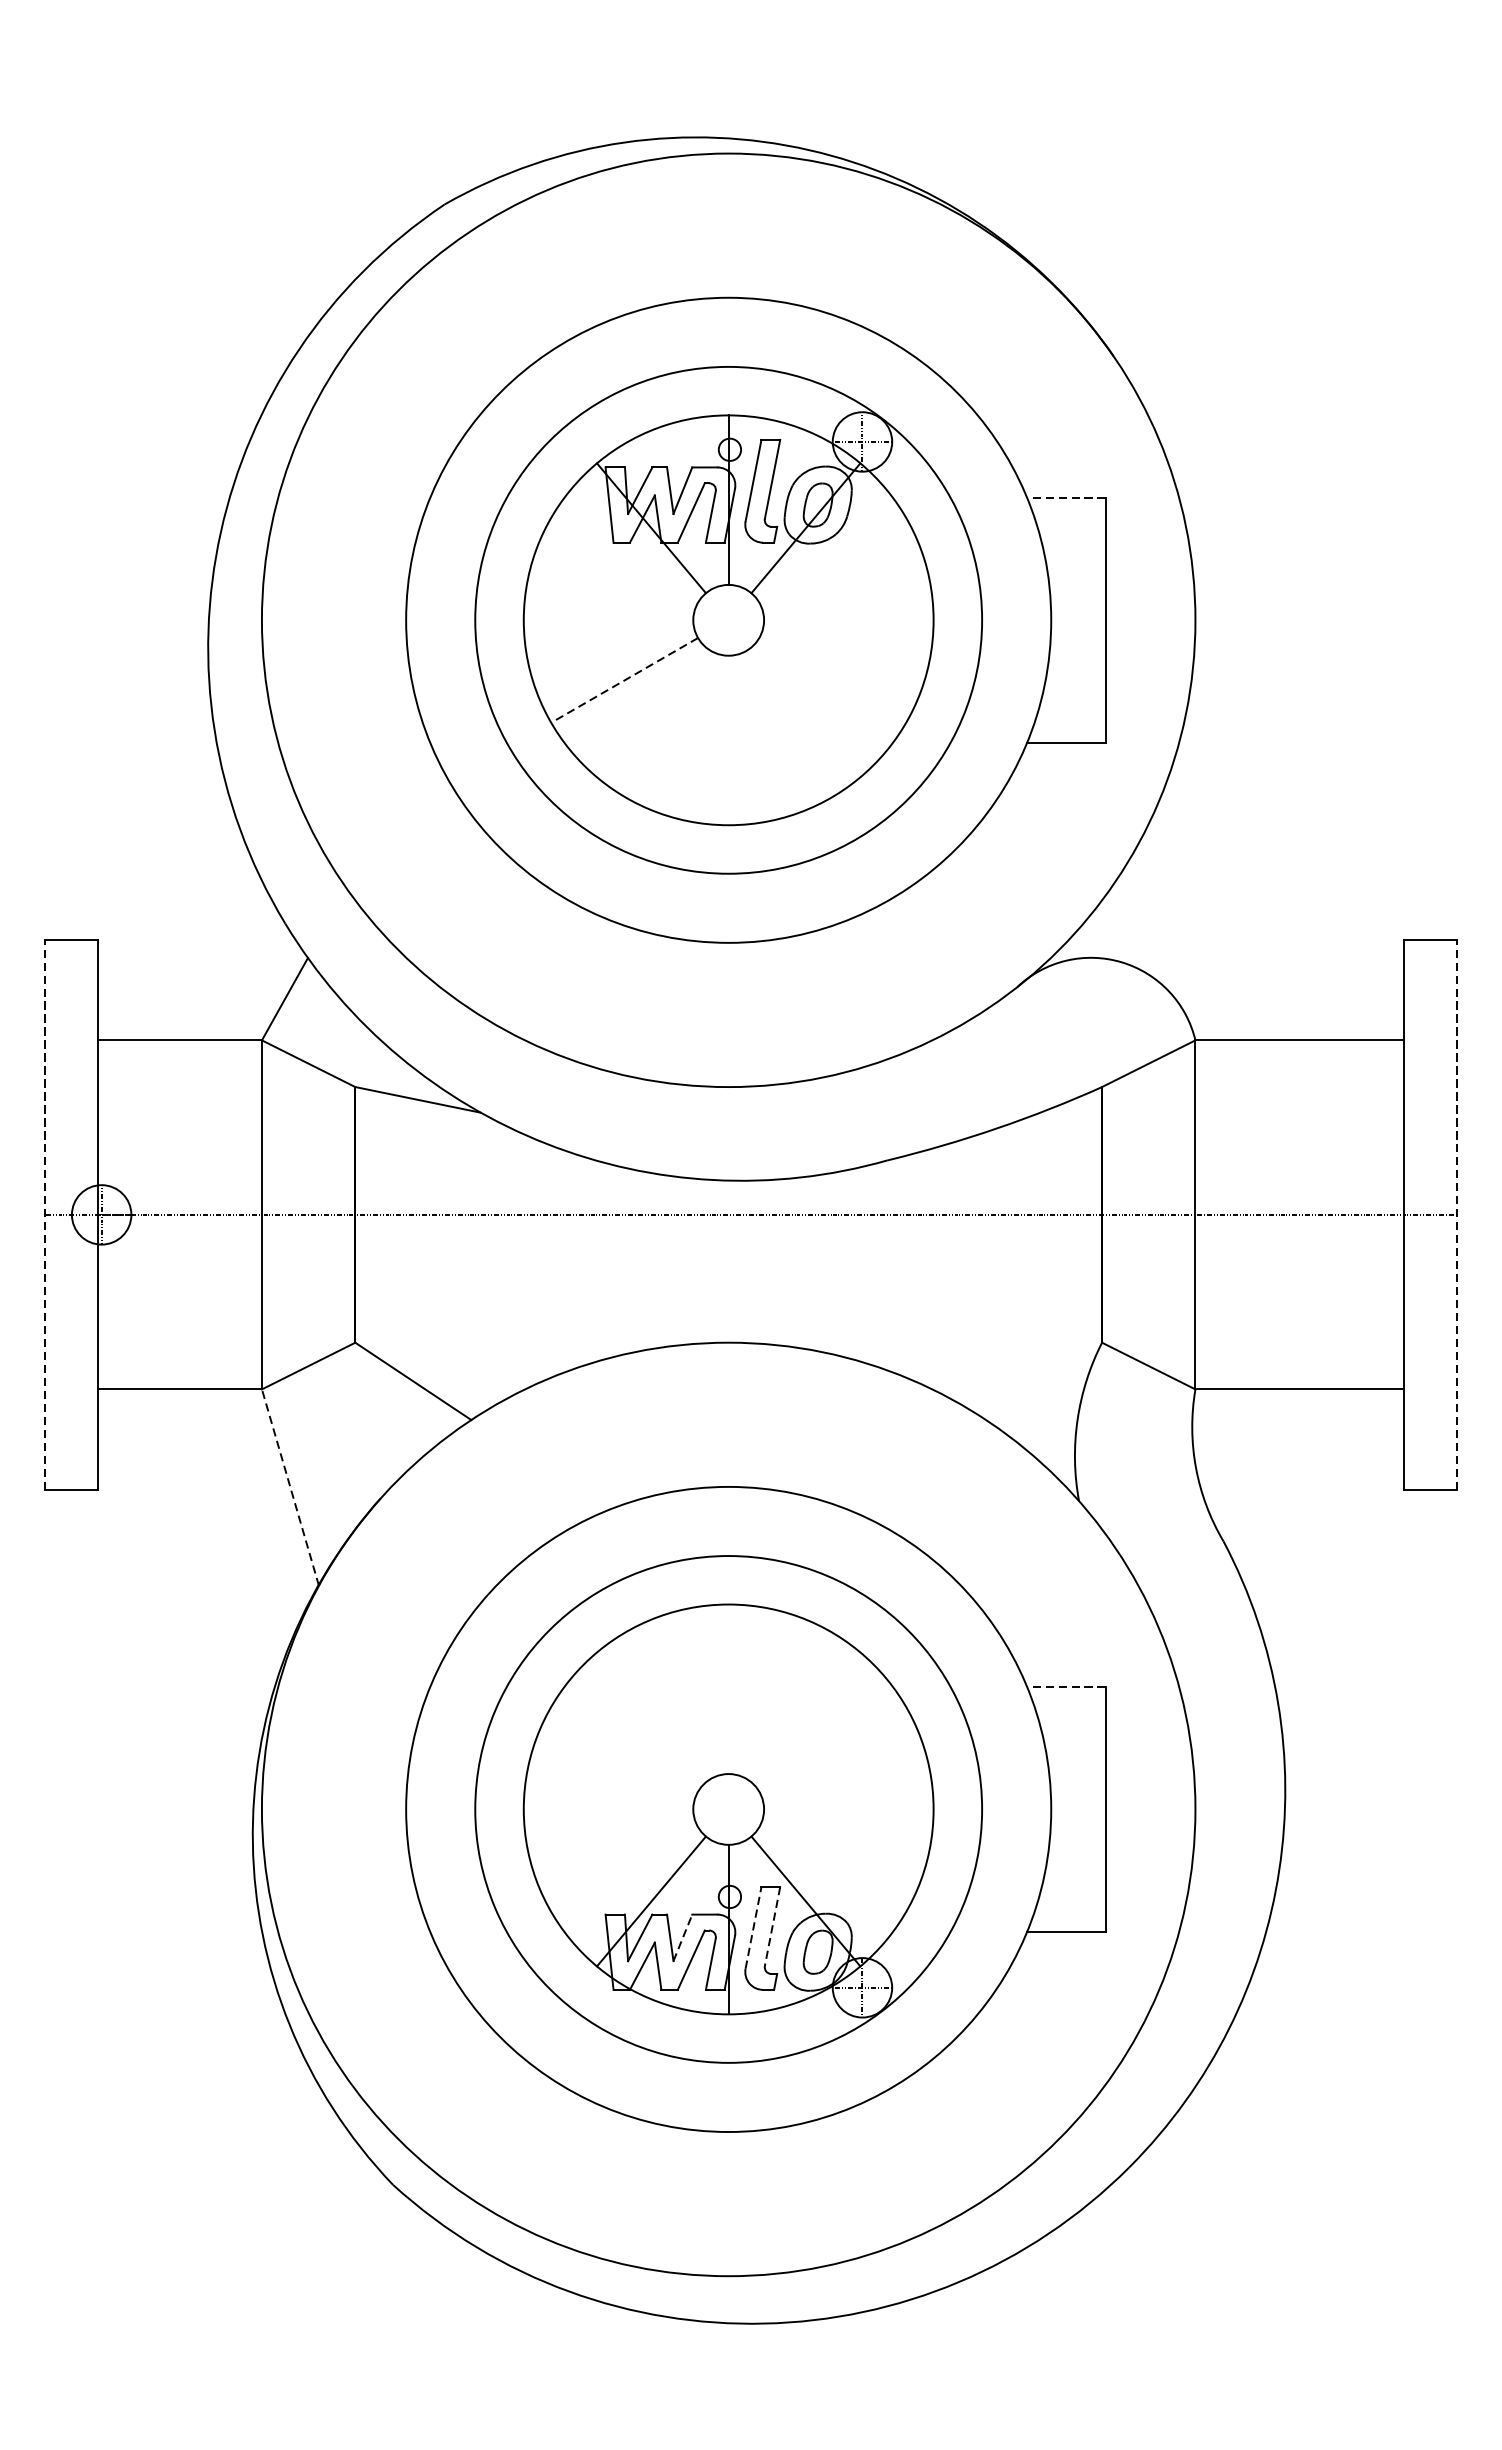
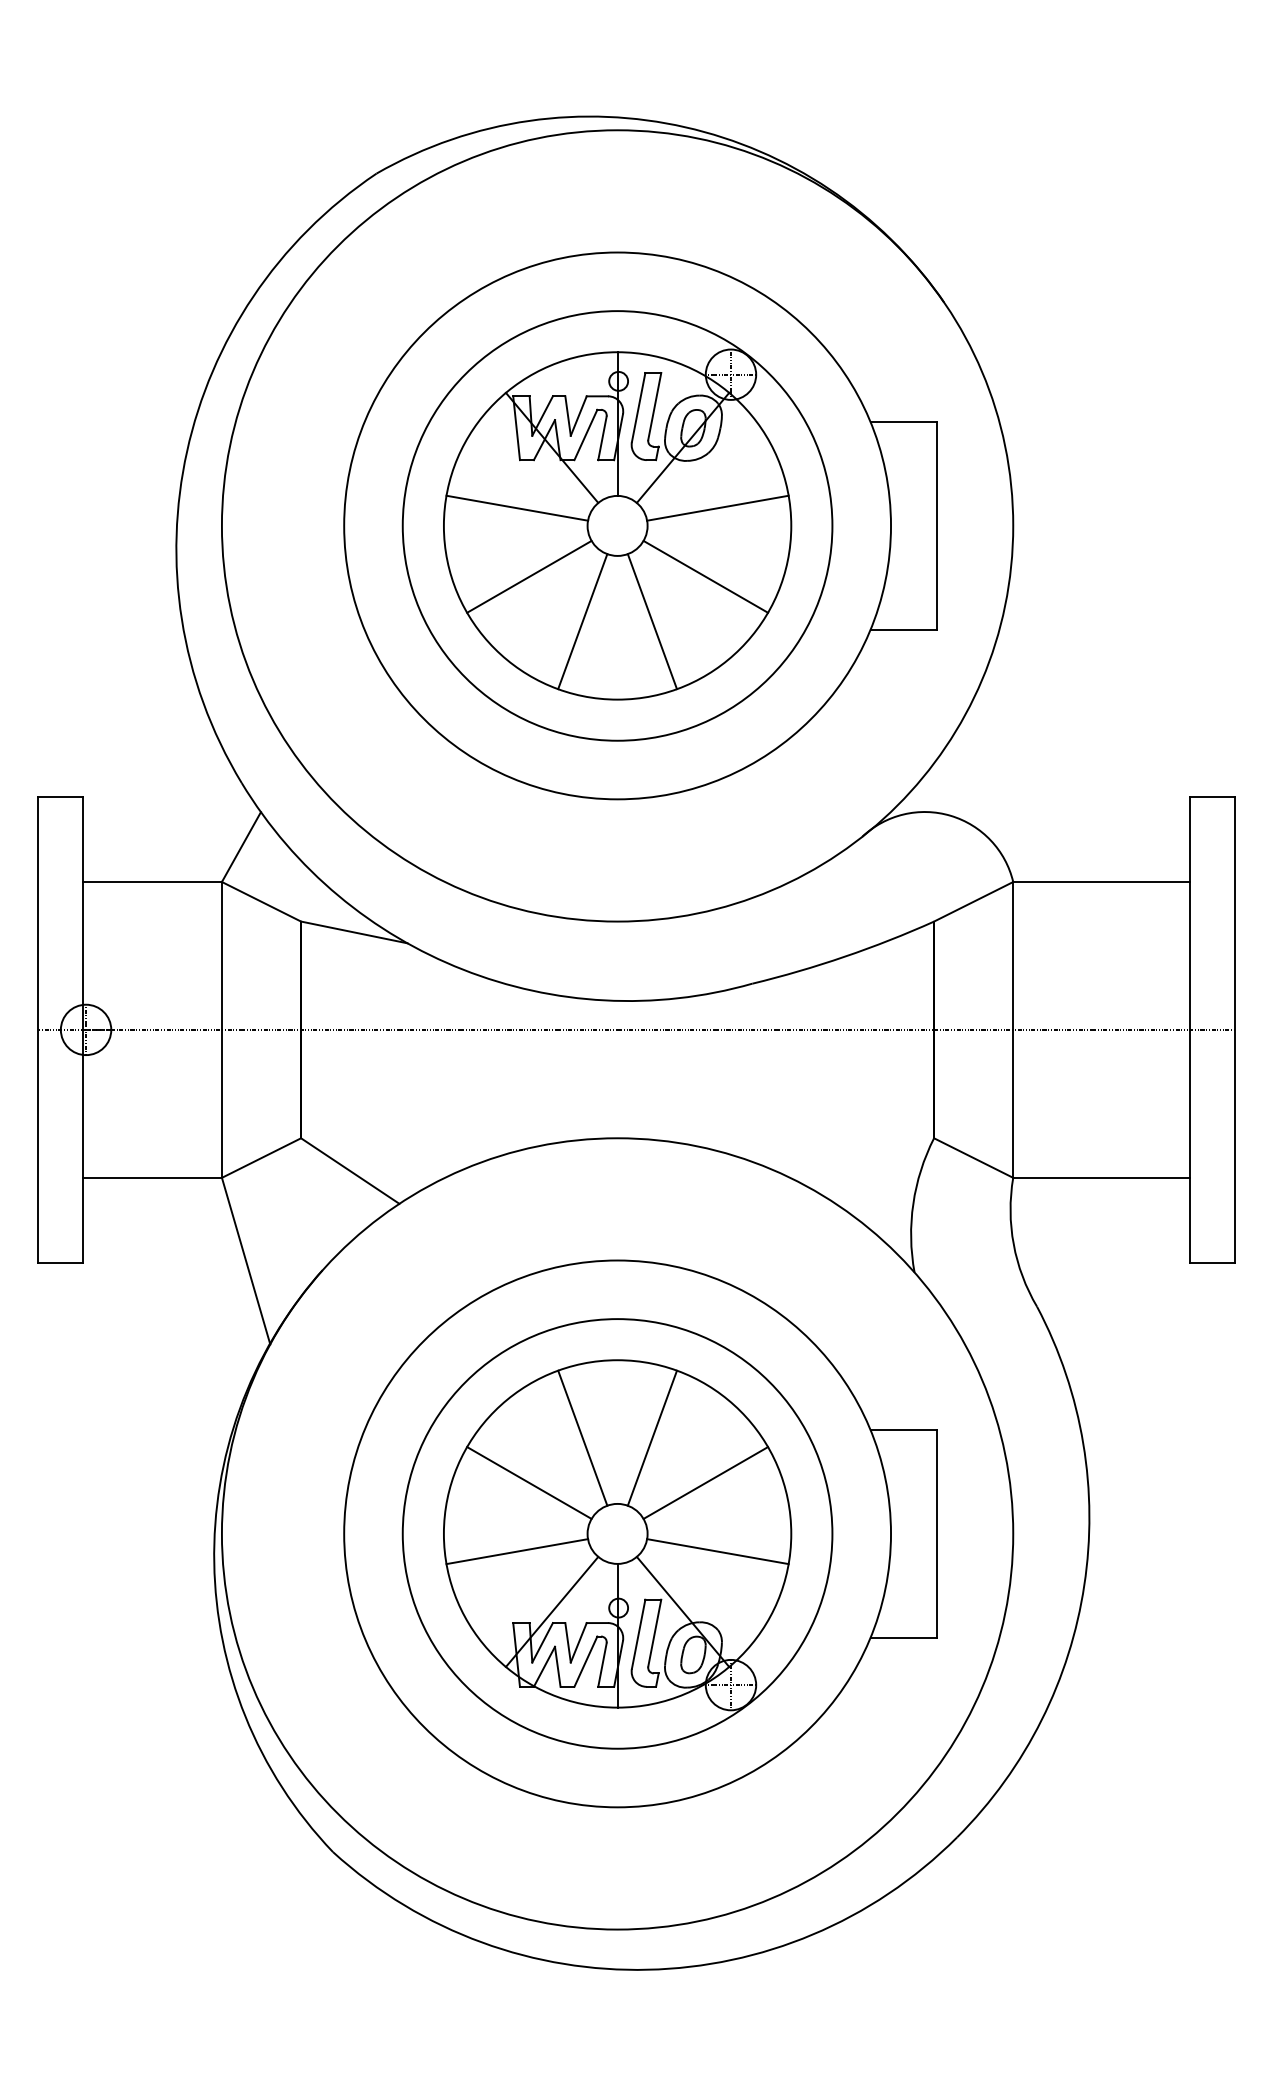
line: (1065, 498) -> (903, 422), dashed -> solid
line: (610, 598) -> (517, 507), added
line: (846, 598) -> (717, 507), added
line: (624, 679) -> (529, 576), dashed -> solid
line: (832, 679) -> (705, 576), added
line: (687, 733) -> (582, 621), added
line: (768, 733) -> (651, 621), added
line: (45, 1214) -> (38, 1029), dashed -> solid
line: (1456, 1214) -> (1234, 1029), dashed -> solid
line: (290, 1488) -> (246, 1261), dashed -> solid
line: (1065, 1687) -> (903, 1430), dashed -> solid
line: (687, 1695) -> (582, 1437), added
line: (768, 1695) -> (651, 1437), added
line: (624, 1748) -> (529, 1482), added
line: (832, 1748) -> (705, 1482), added
line: (610, 1830) -> (517, 1551), added
line: (846, 1830) -> (717, 1551), added
line: (753, 1926) -> (638, 1633), dashed -> solid
line: (772, 1926) -> (654, 1633), dashed -> solid
line: (682, 1937) -> (578, 1642), dashed -> solid

